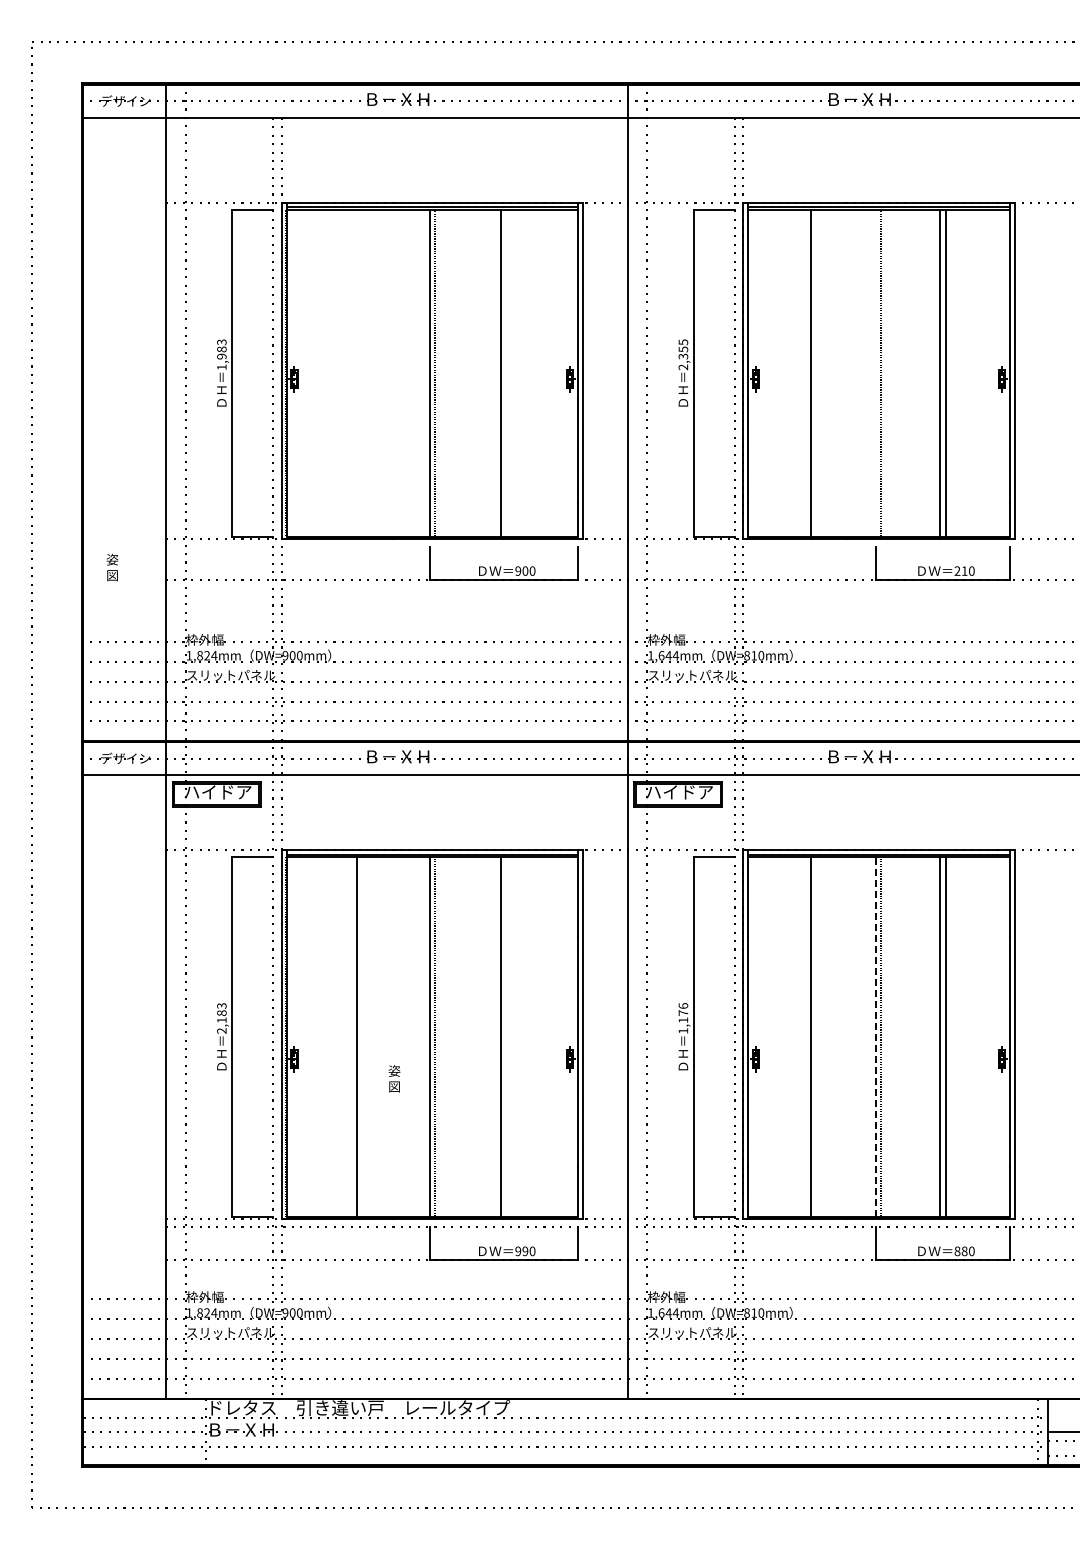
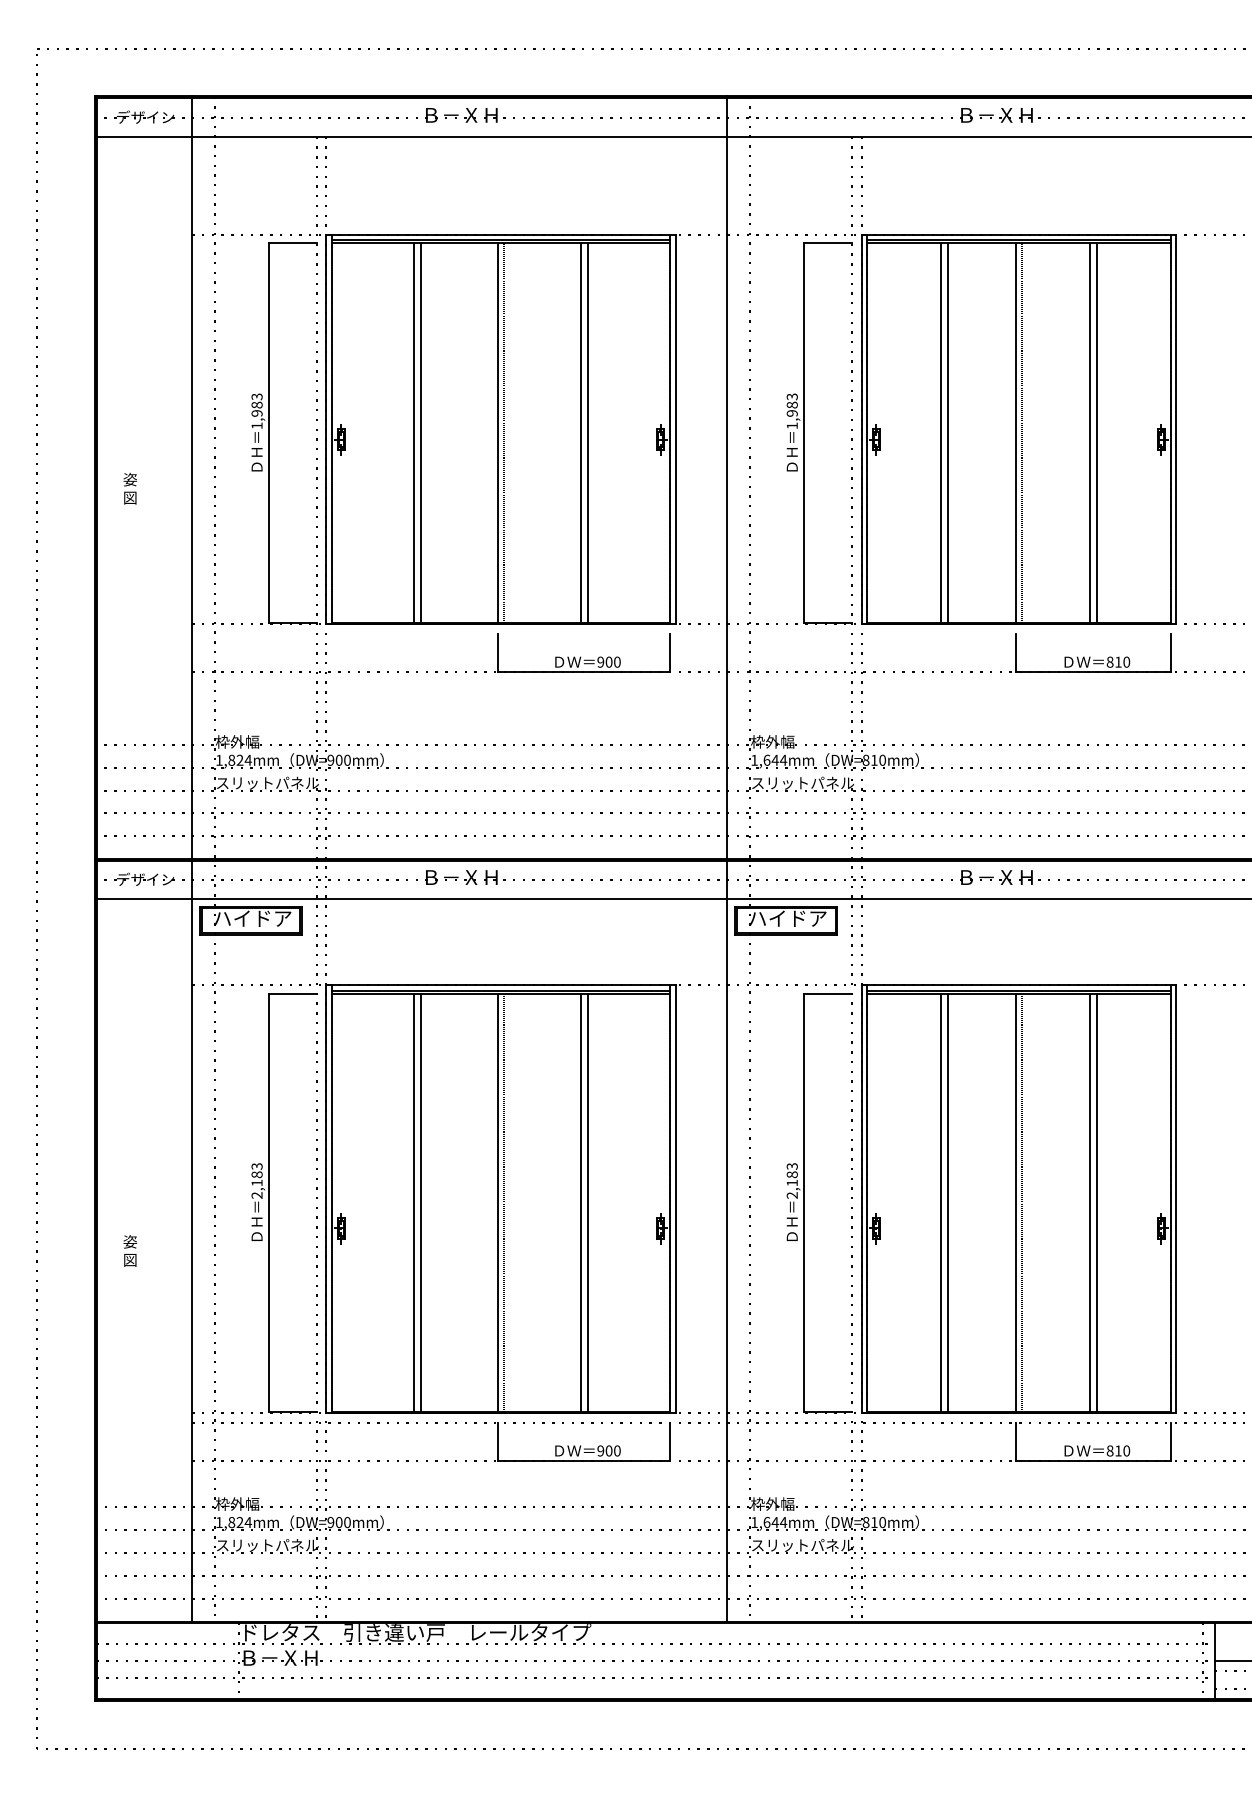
text: (683, 354) -> (792, 410), 2,355 -> 1,983
line: (357, 373) -> (414, 433), added
line: (363, 373) -> (421, 433), added
line: (507, 373) -> (588, 433), added
line: (817, 373) -> (947, 433), added
line: (876, 373) -> (1016, 433), added
text: (112, 567) -> (130, 488), moved
text: (957, 570) -> (1110, 661), 210 -> 810
text: (683, 1018) -> (792, 1180), 1,176 -> 2,183
line: (363, 1036) -> (421, 1201), added
line: (507, 1036) -> (588, 1201), added
line: (817, 1036) -> (947, 1201), added
line: (876, 1036) -> (1016, 1201), dashed -> solid
text: (394, 1078) -> (130, 1250), moved
text: (525, 1251) -> (609, 1451), 990 -> 900
text: (964, 1251) -> (1118, 1451), 880 -> 810

